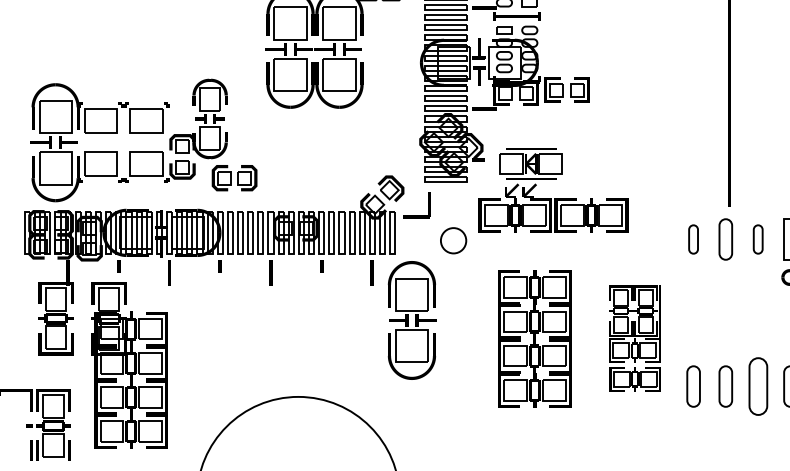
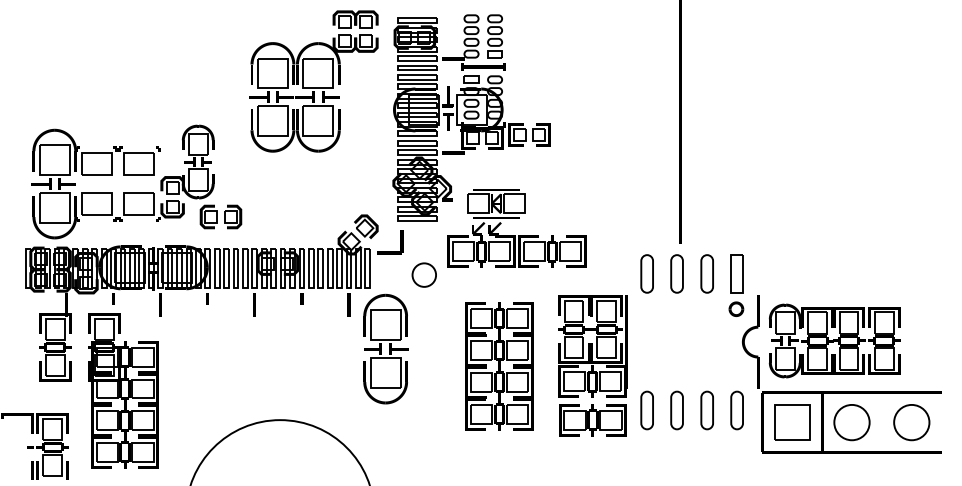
part: (692, 239) -> (646, 273), size x1.43
part: (757, 239) -> (706, 273), size x1.43
part: (634, 338) -> (592, 365), size x1.43
part: (757, 386) -> (706, 410), size x0.71

